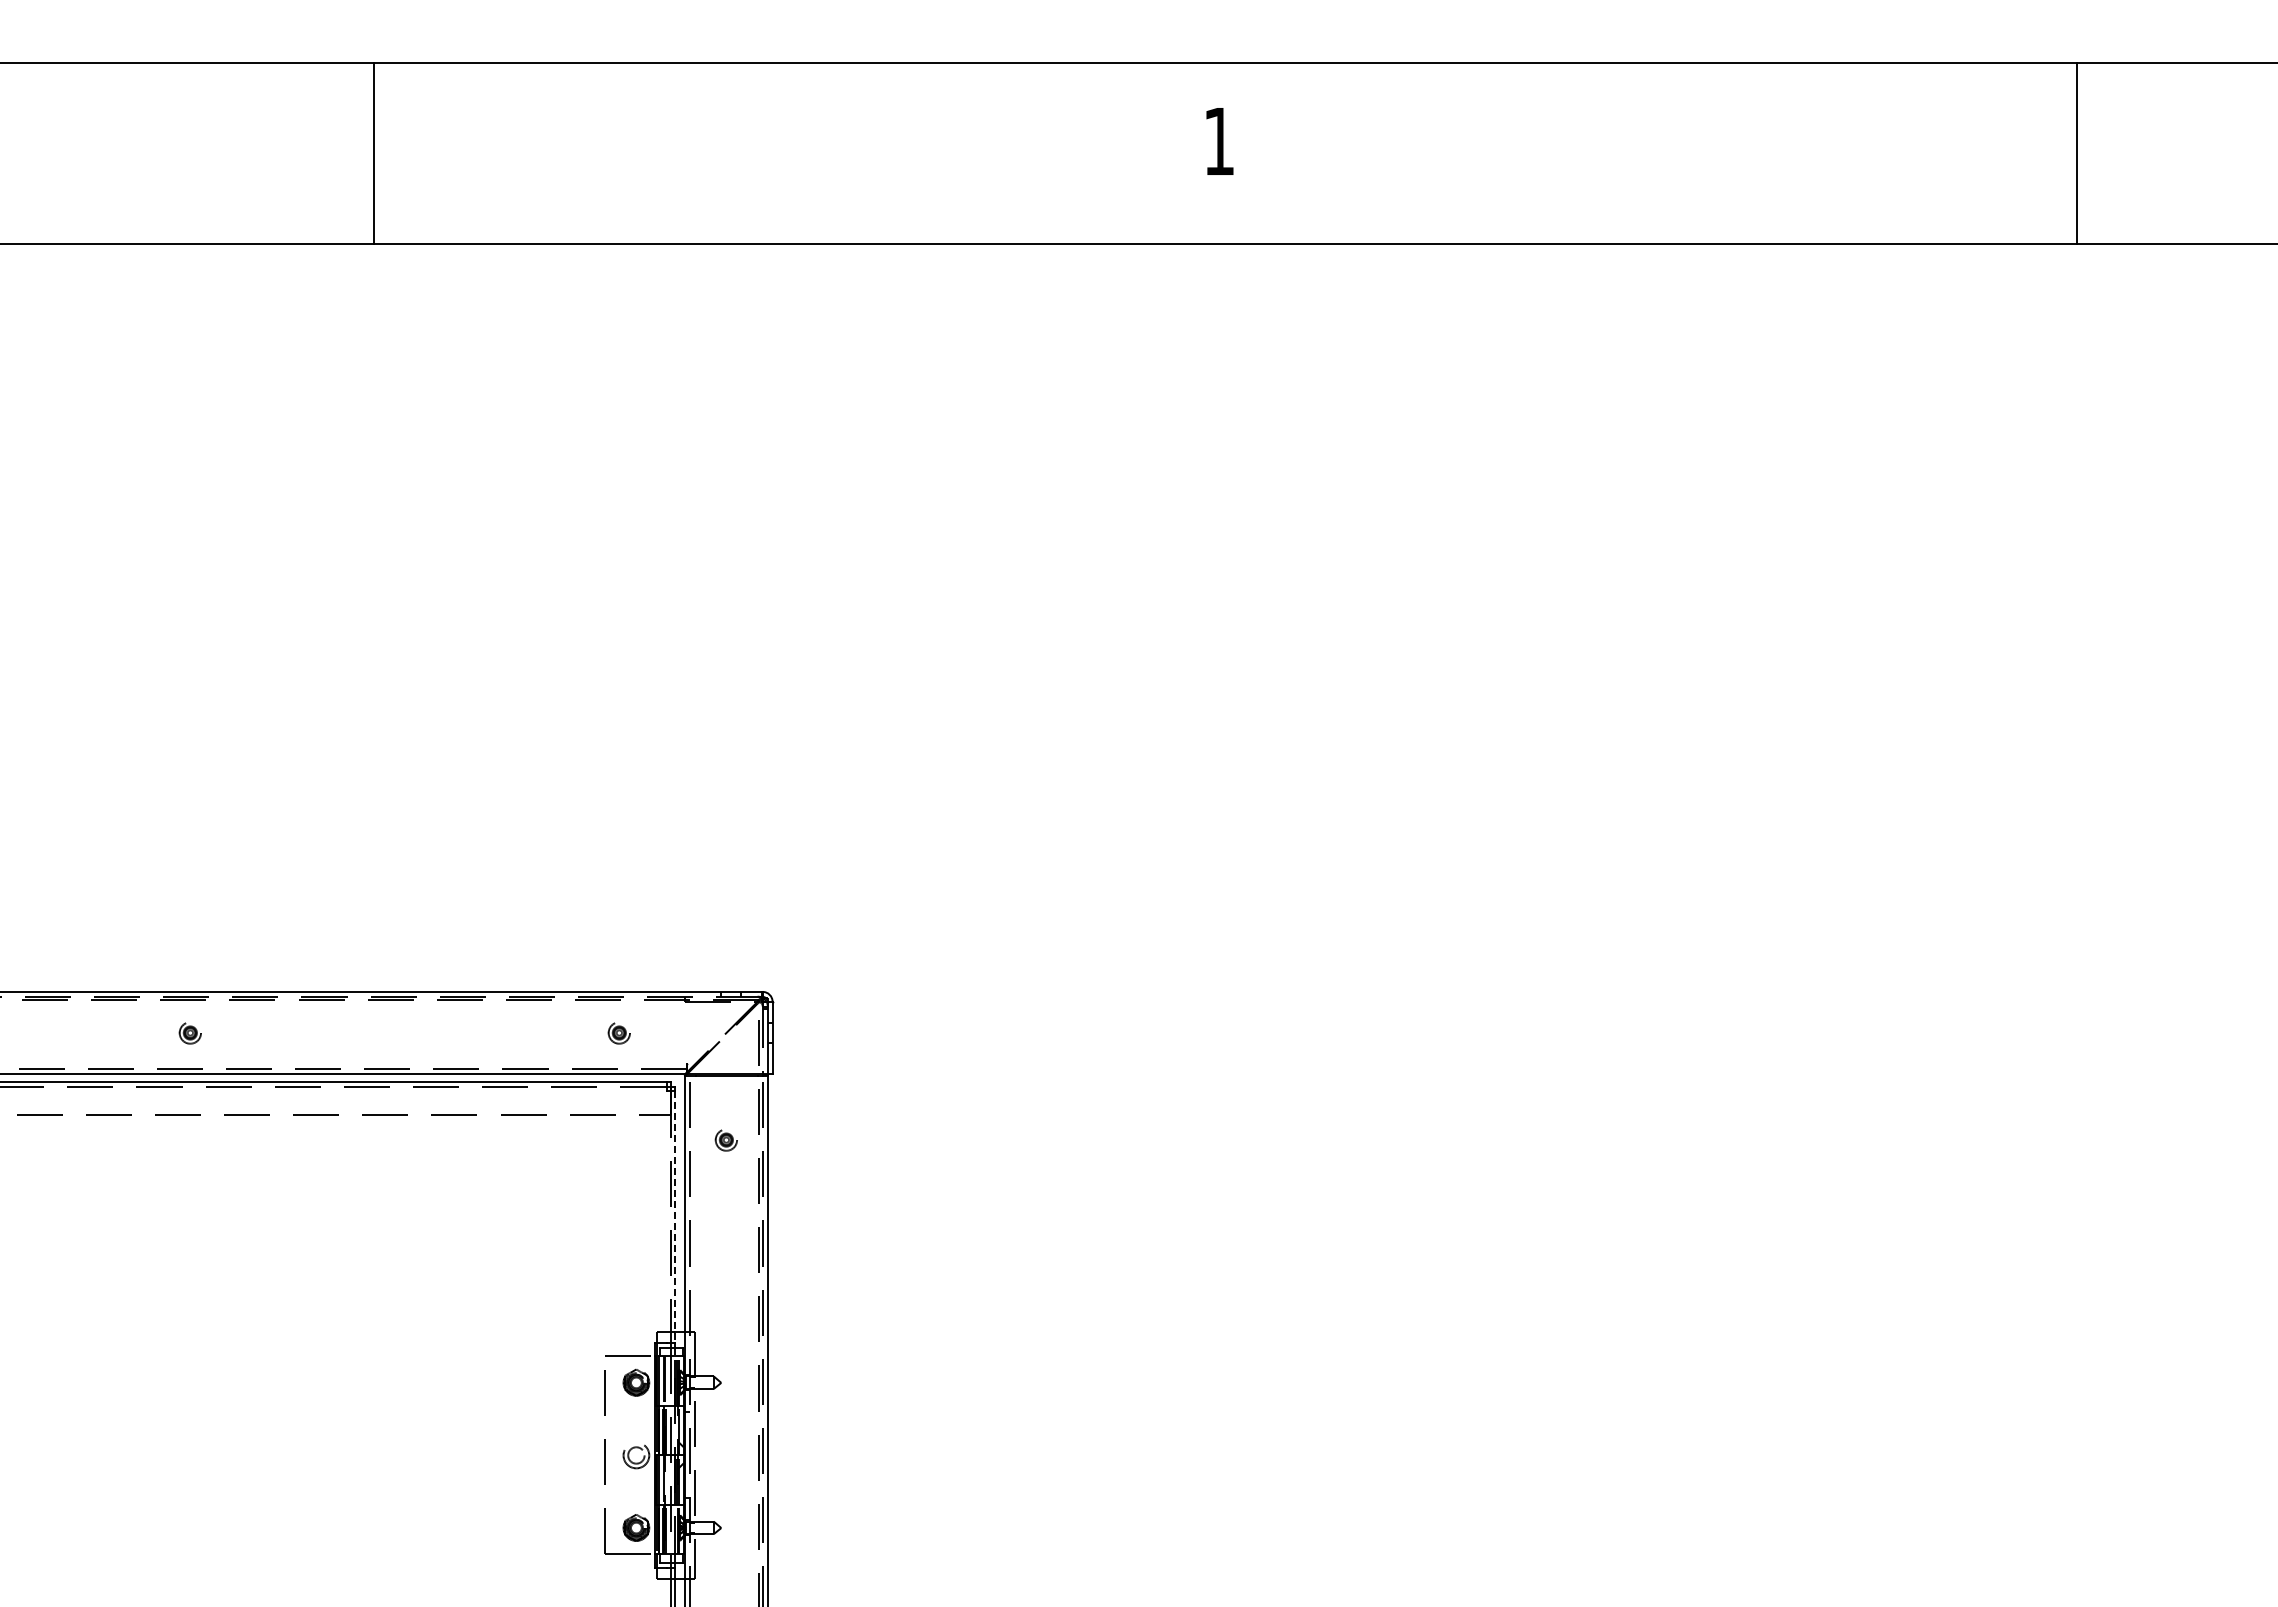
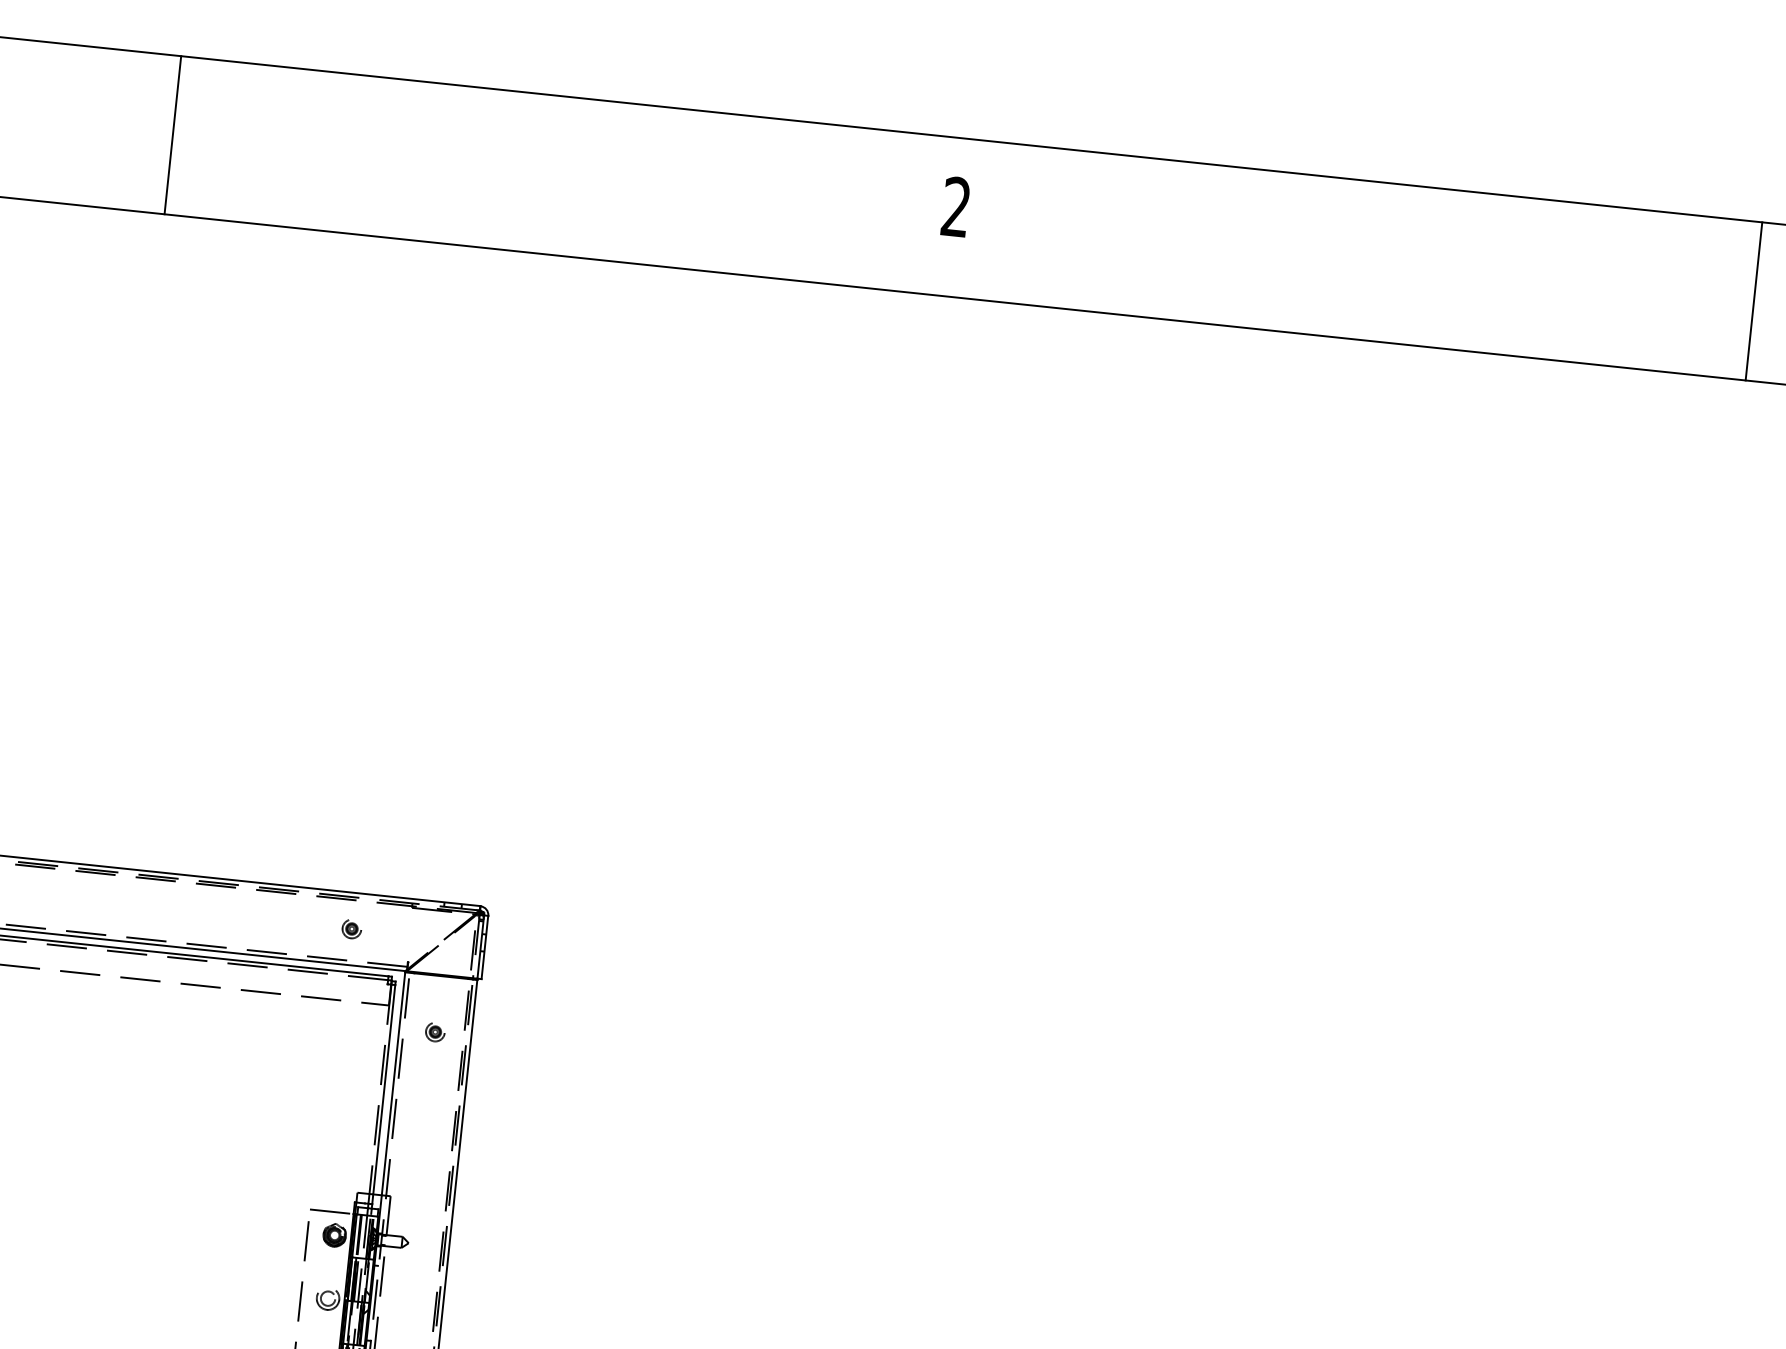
text: (1218, 140) -> (955, 206), 1 -> 2
line: (374, 153) -> (172, 135), moved
line: (2077, 153) -> (1754, 301), moved
line: (675, 1217) -> (383, 1094), dashed -> solid

